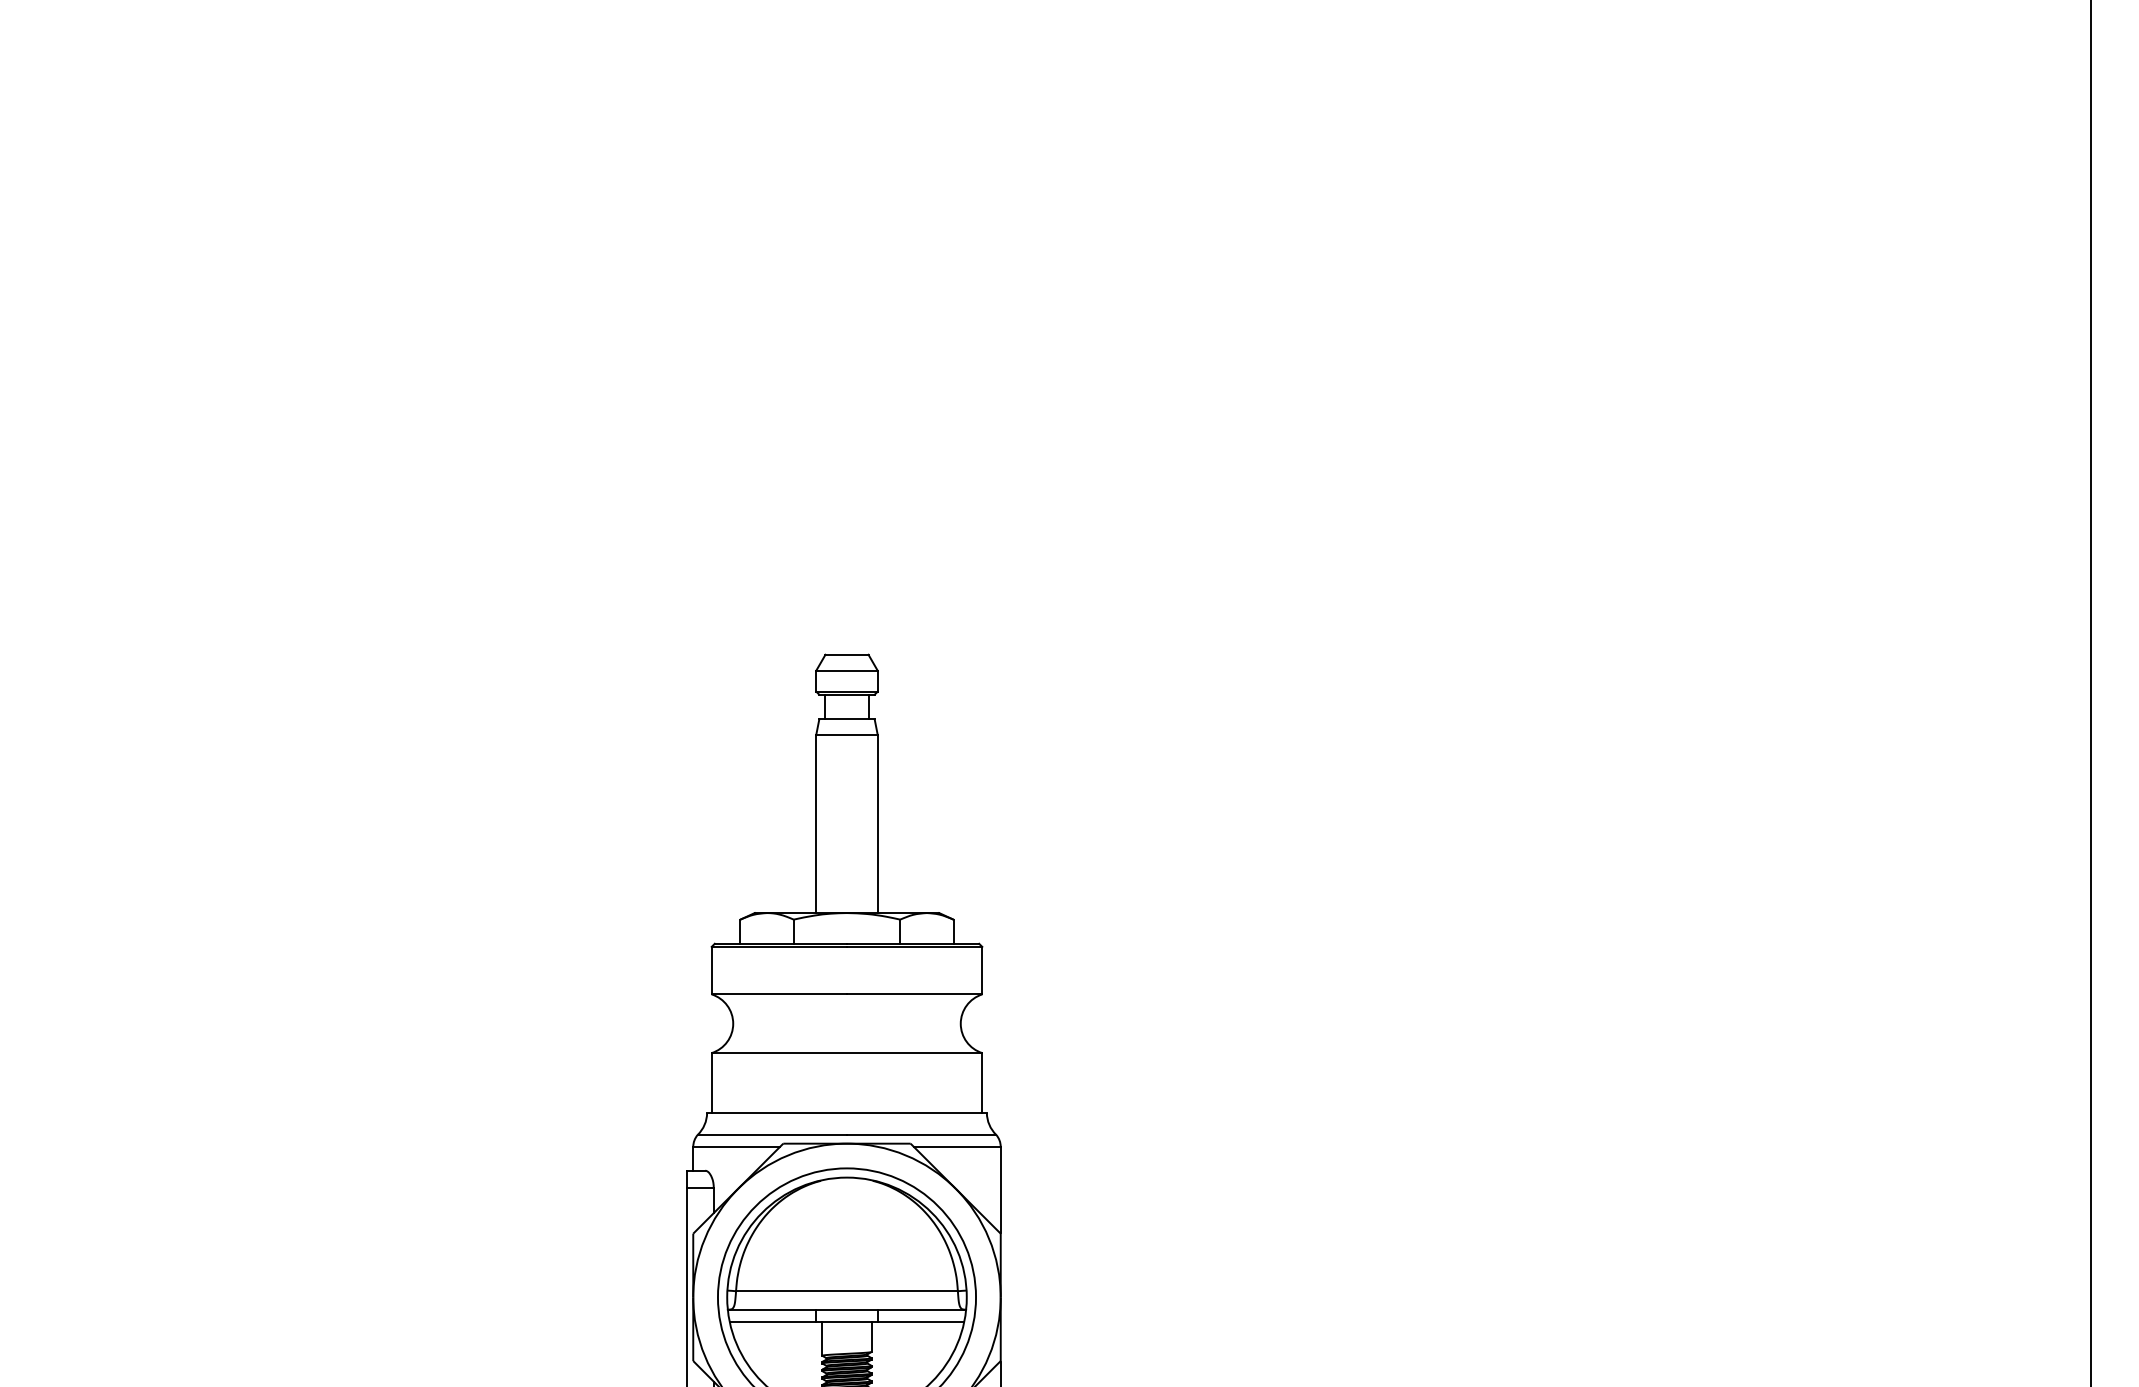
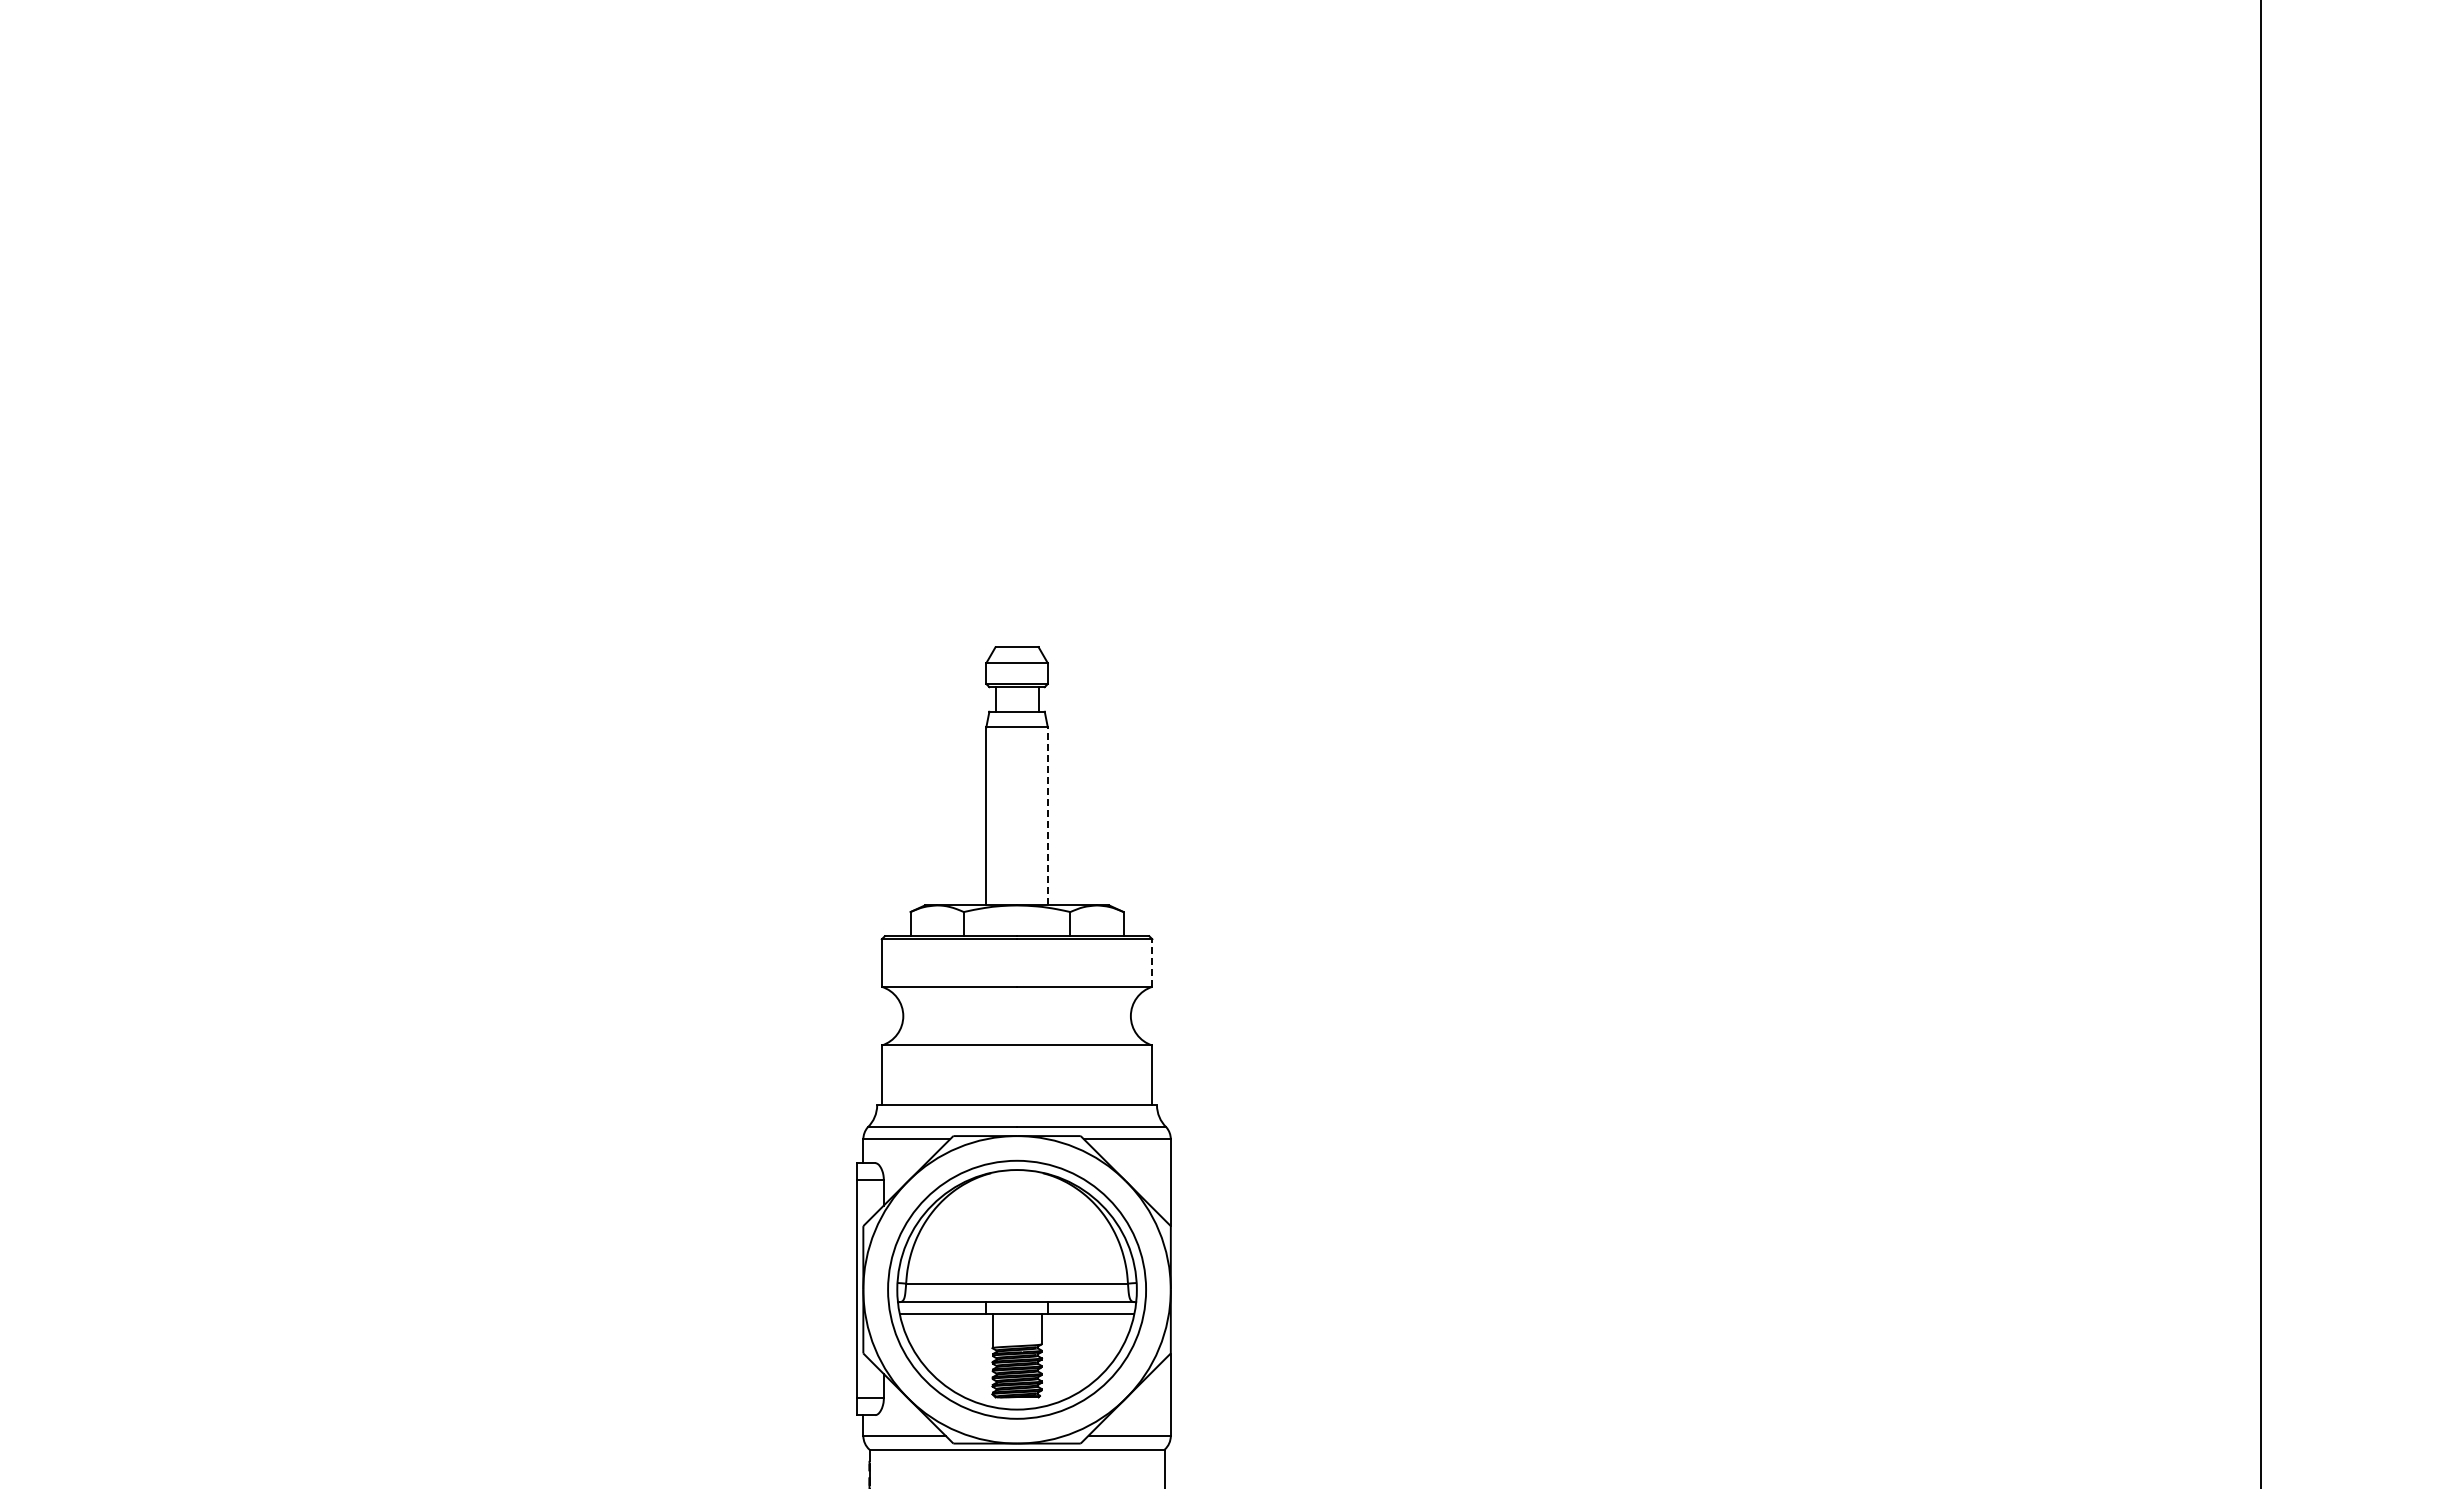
line: (877, 823) -> (1047, 815), solid -> dashed
line: (982, 971) -> (1152, 963), solid -> dashed

